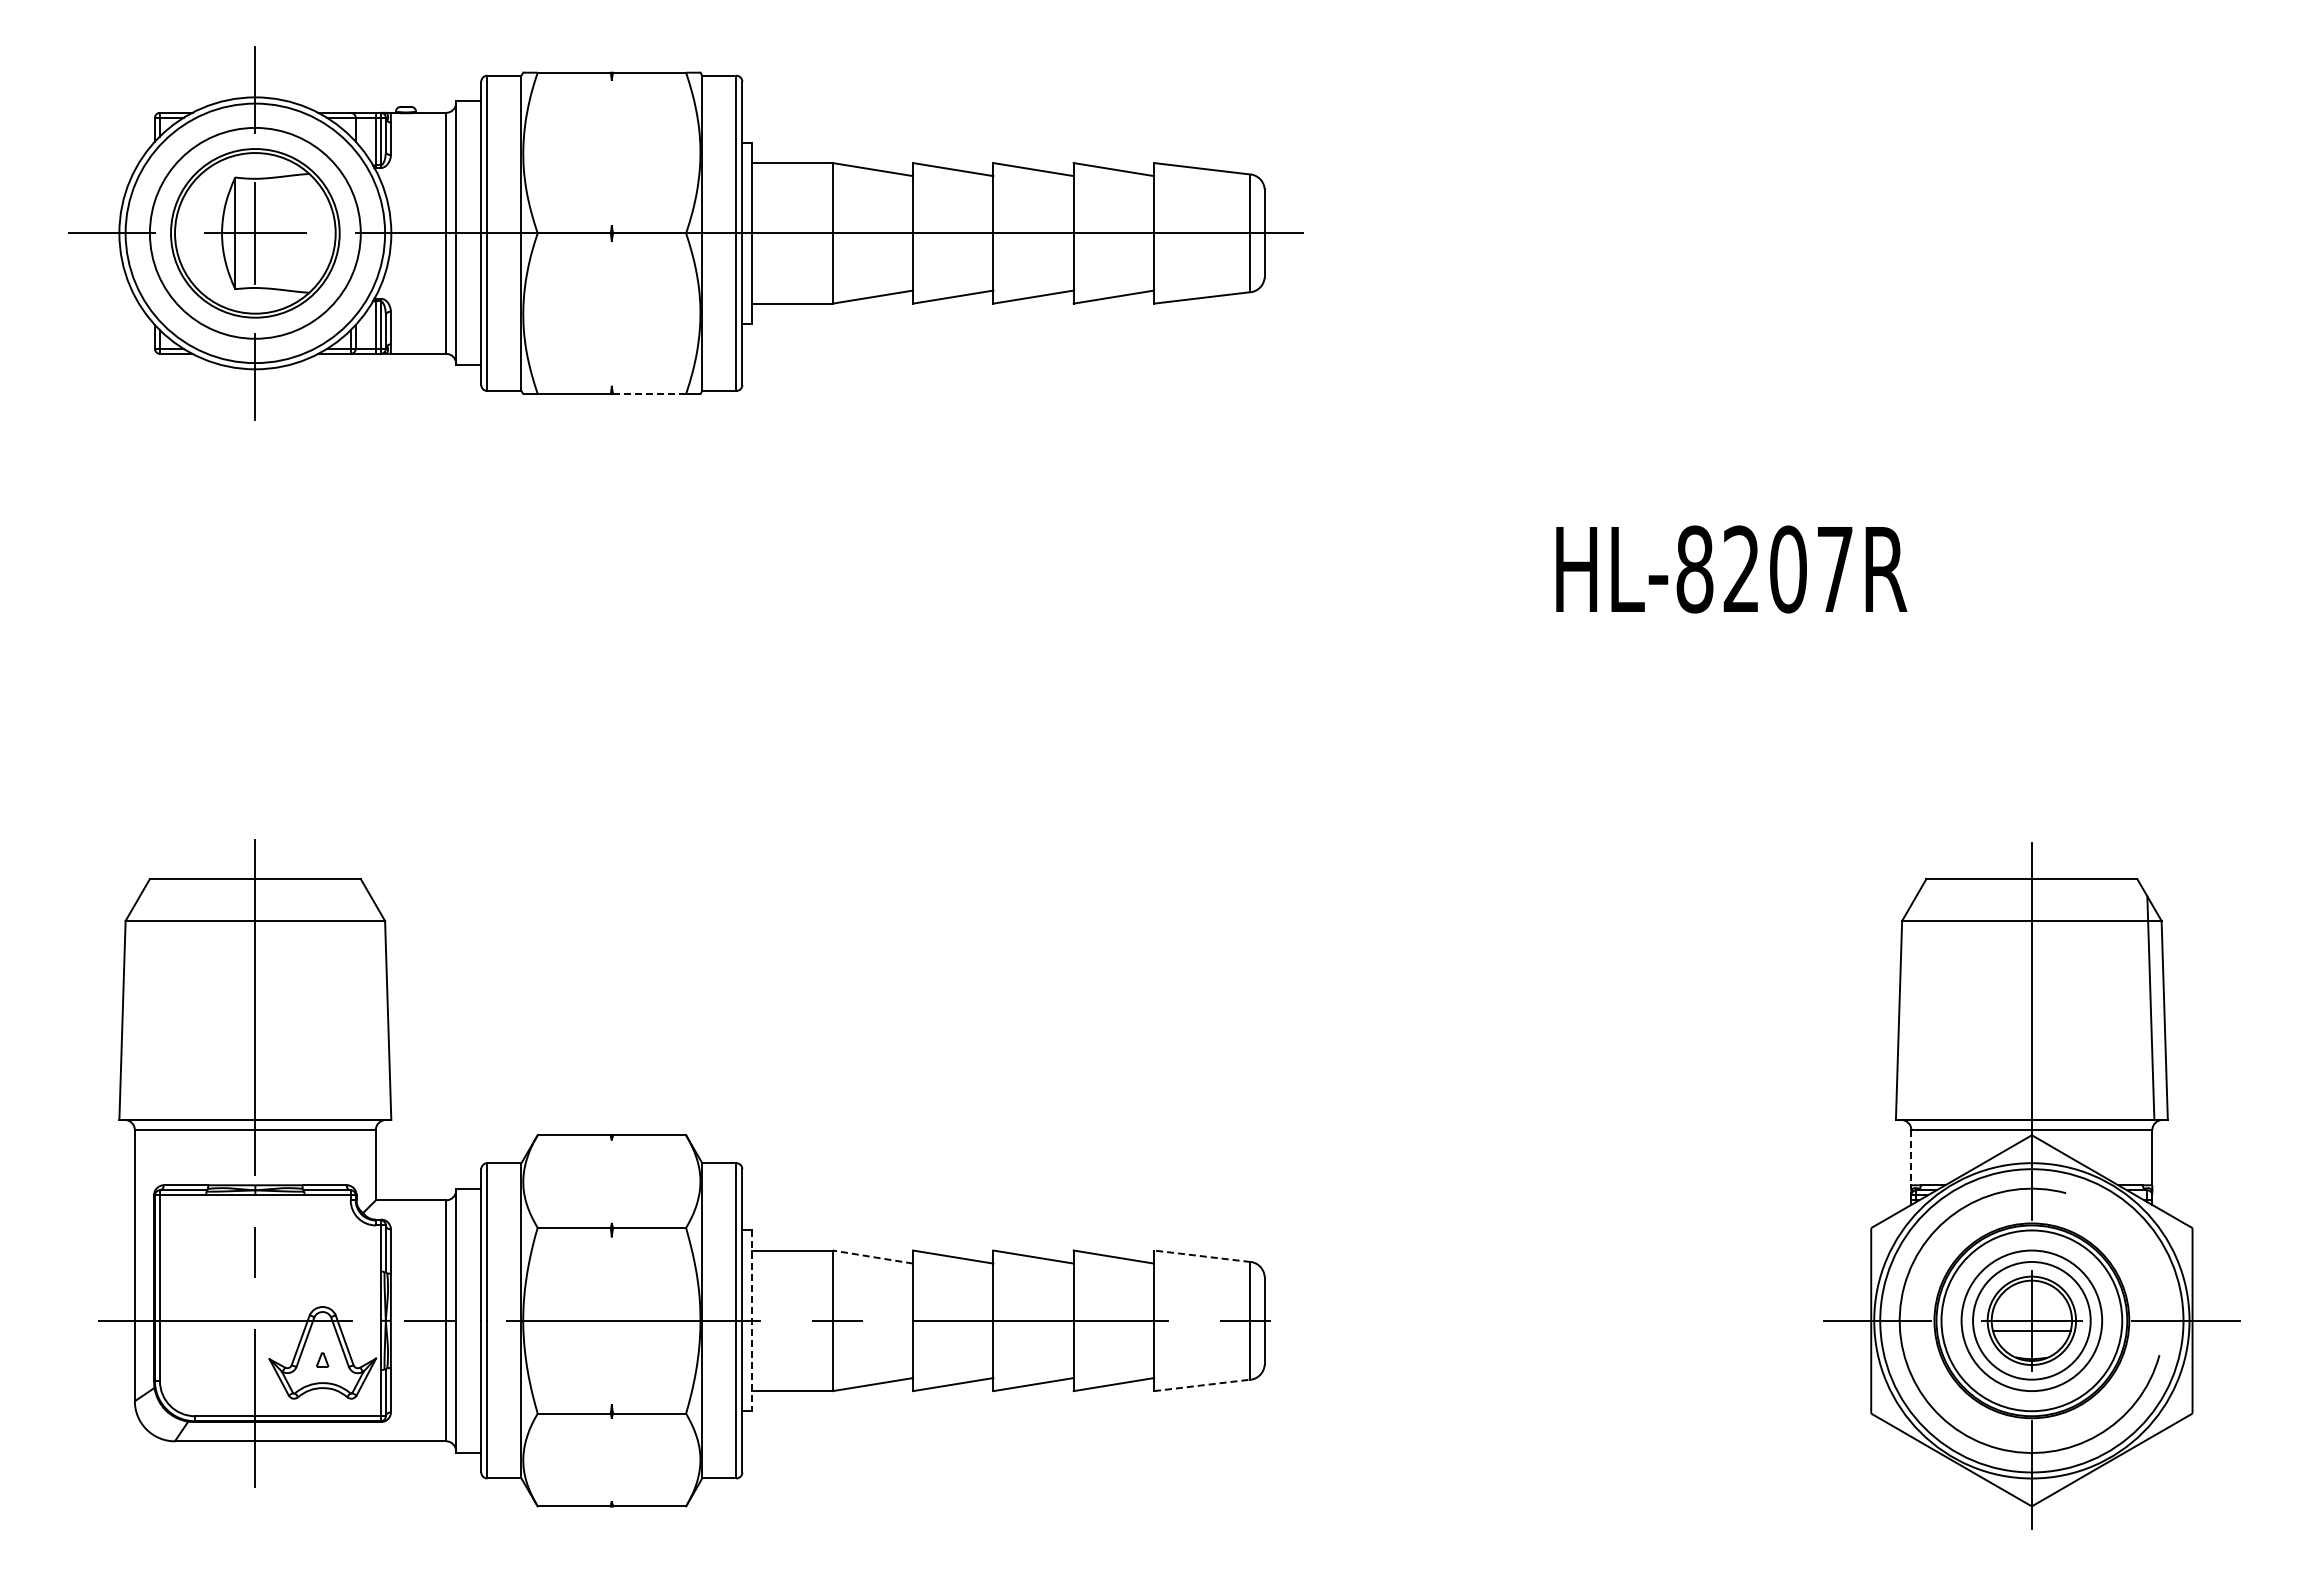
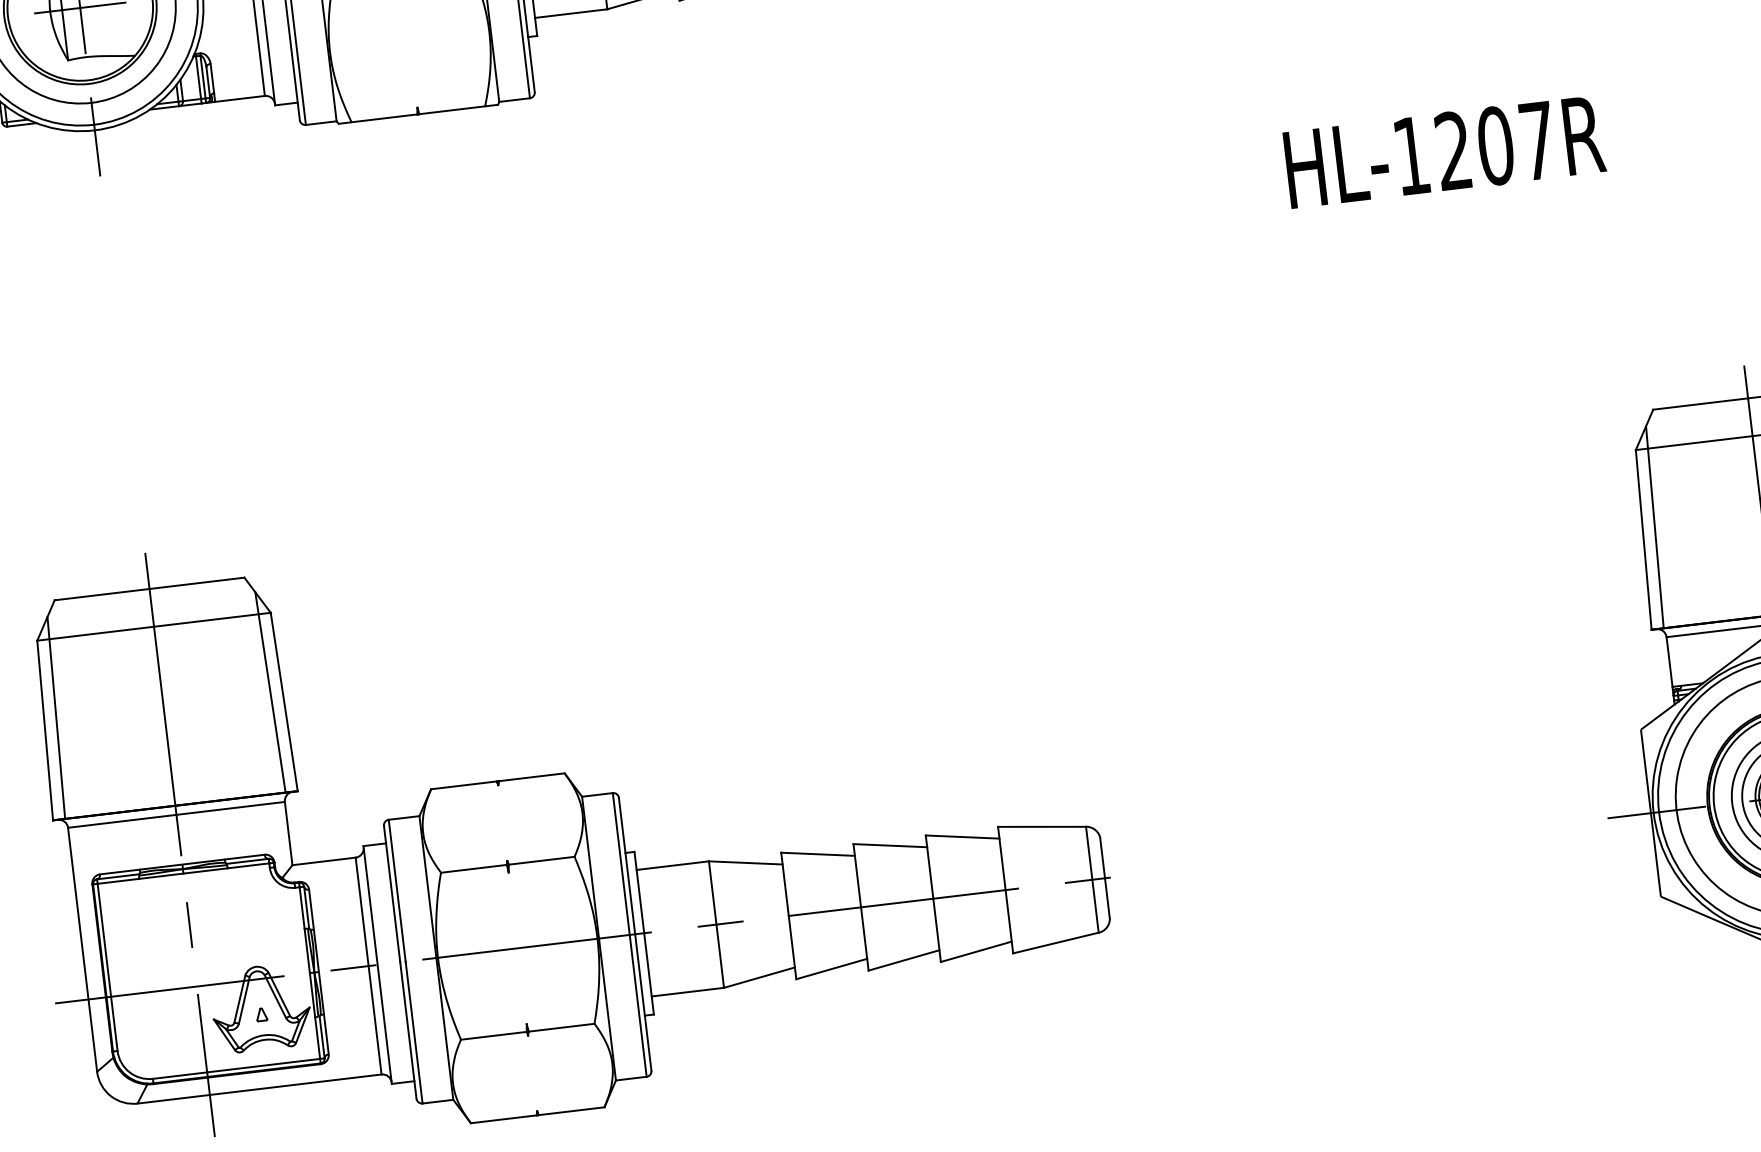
line: (649, 394) -> (452, 110), dashed -> solid
text: (1694, 569) -> (1411, 156), HL-8207R -> HL-1207R
line: (135, 1007) -> (55, 717), added
line: (373, 1007) -> (269, 691), added
line: (1912, 1007) -> (1654, 526), added
line: (1911, 1157) -> (1669, 661), dashed -> solid
line: (1202, 1256) -> (1042, 827), dashed -> solid
line: (872, 1257) -> (745, 863), dashed -> solid
line: (752, 1321) -> (644, 933), dashed -> solid
line: (1202, 1385) -> (1056, 943), dashed -> solid

